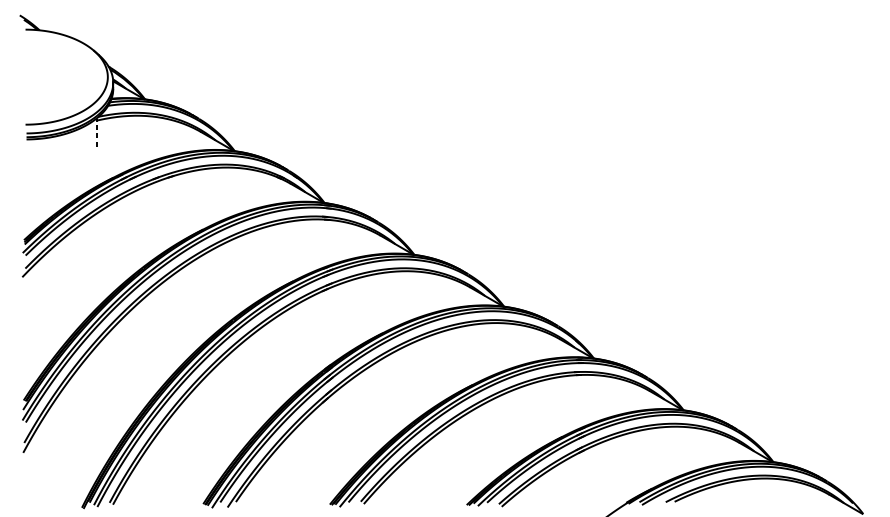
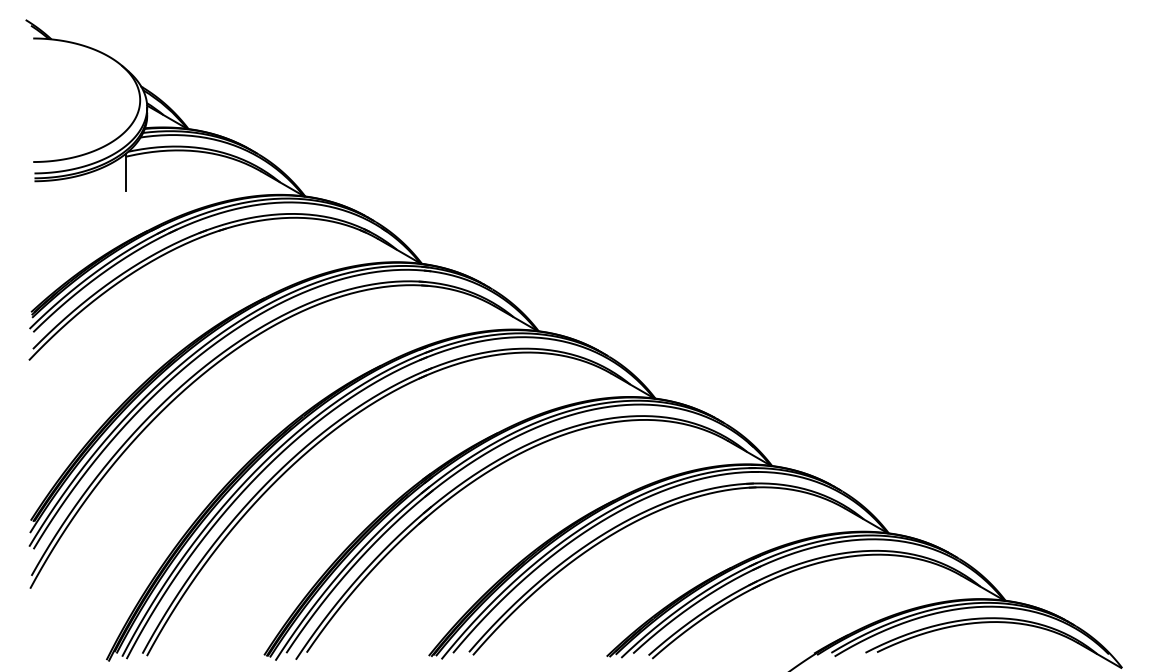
line: (96, 132) -> (125, 172), dashed -> solid

